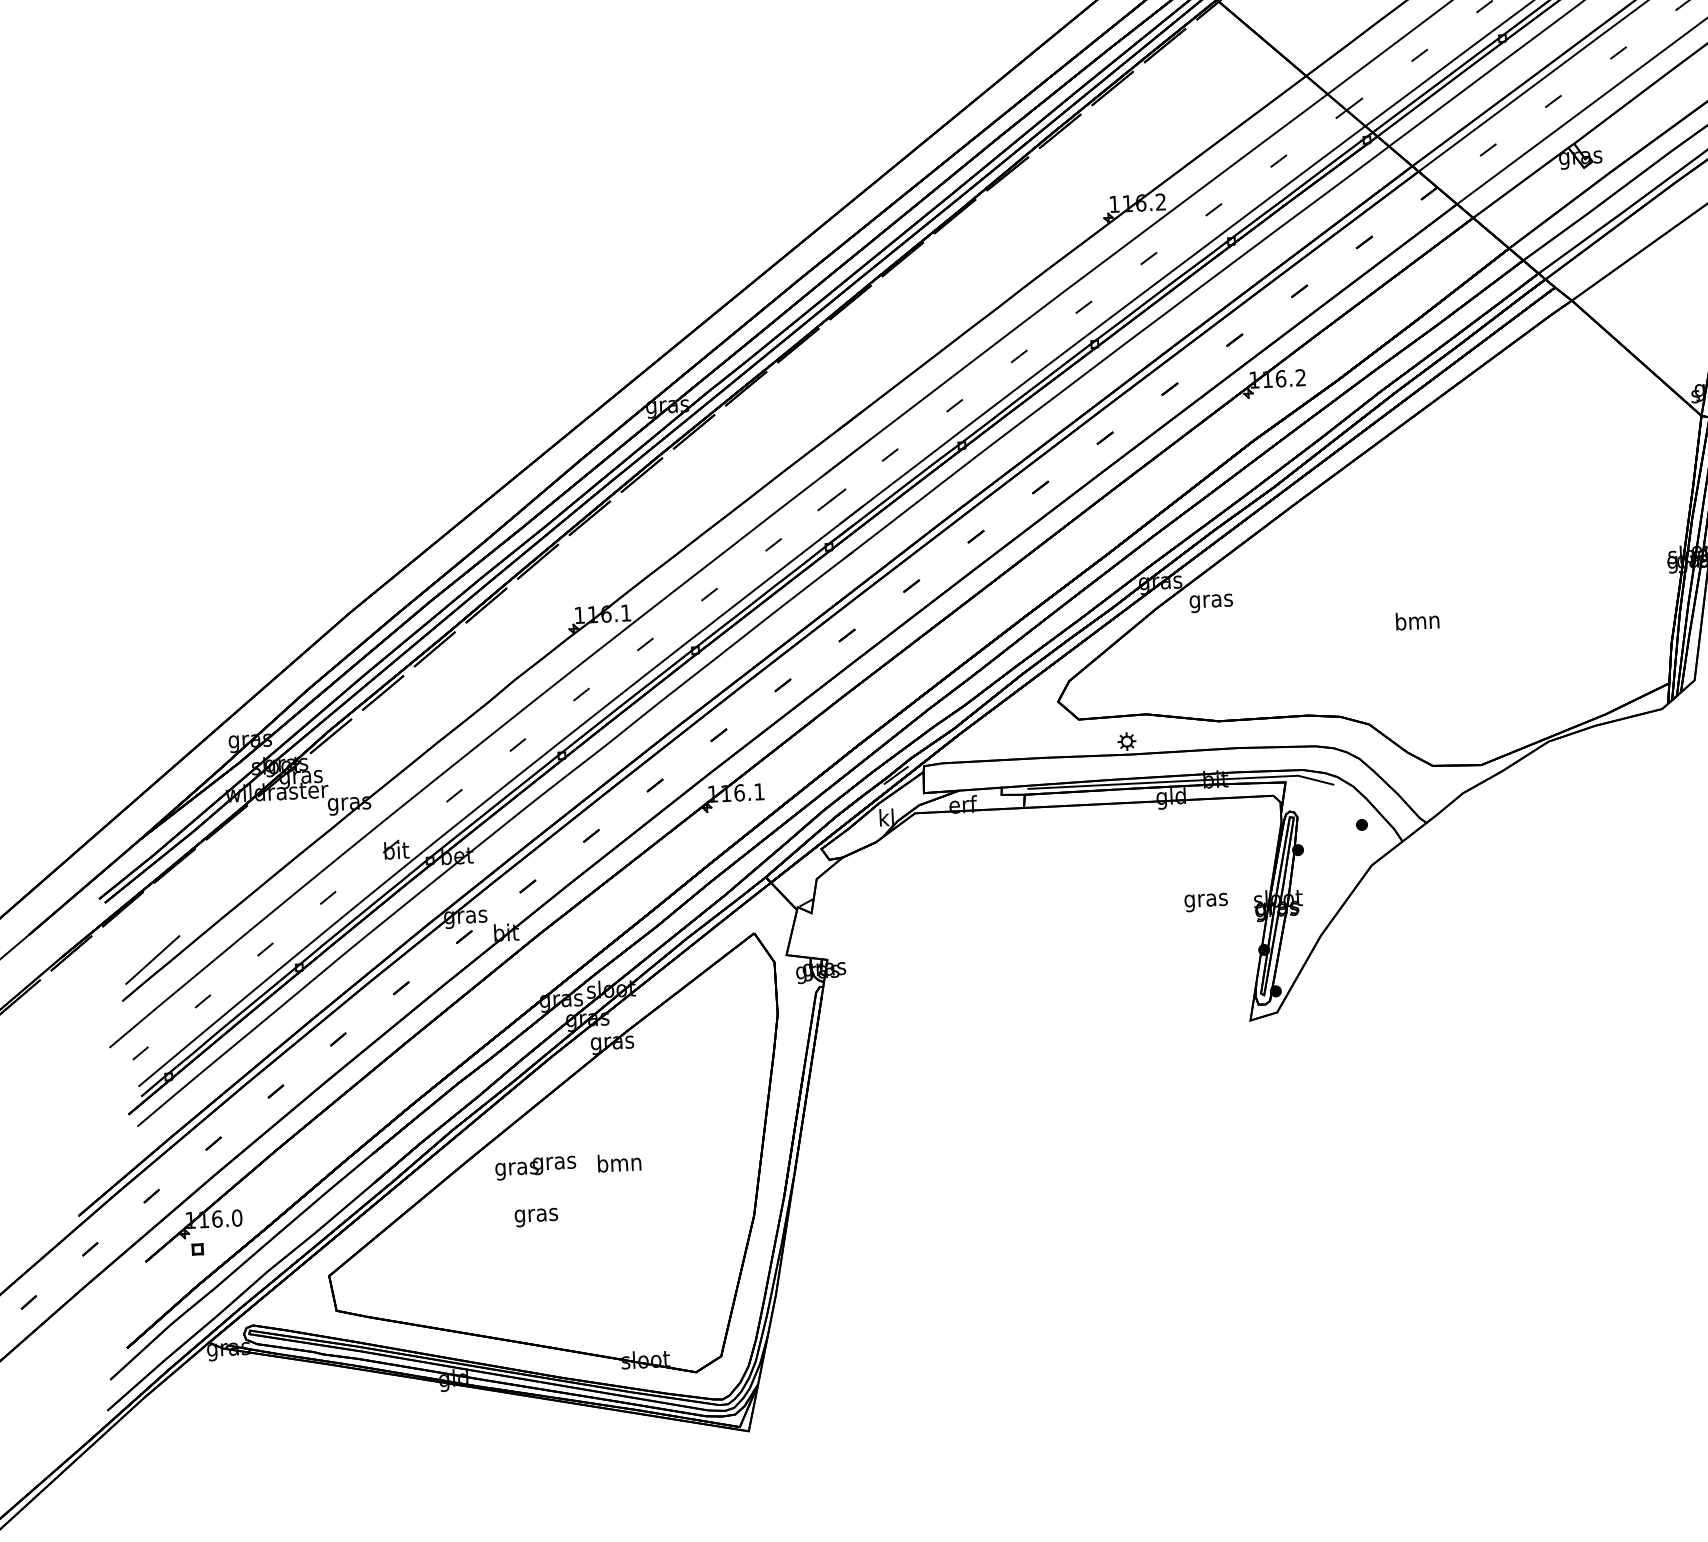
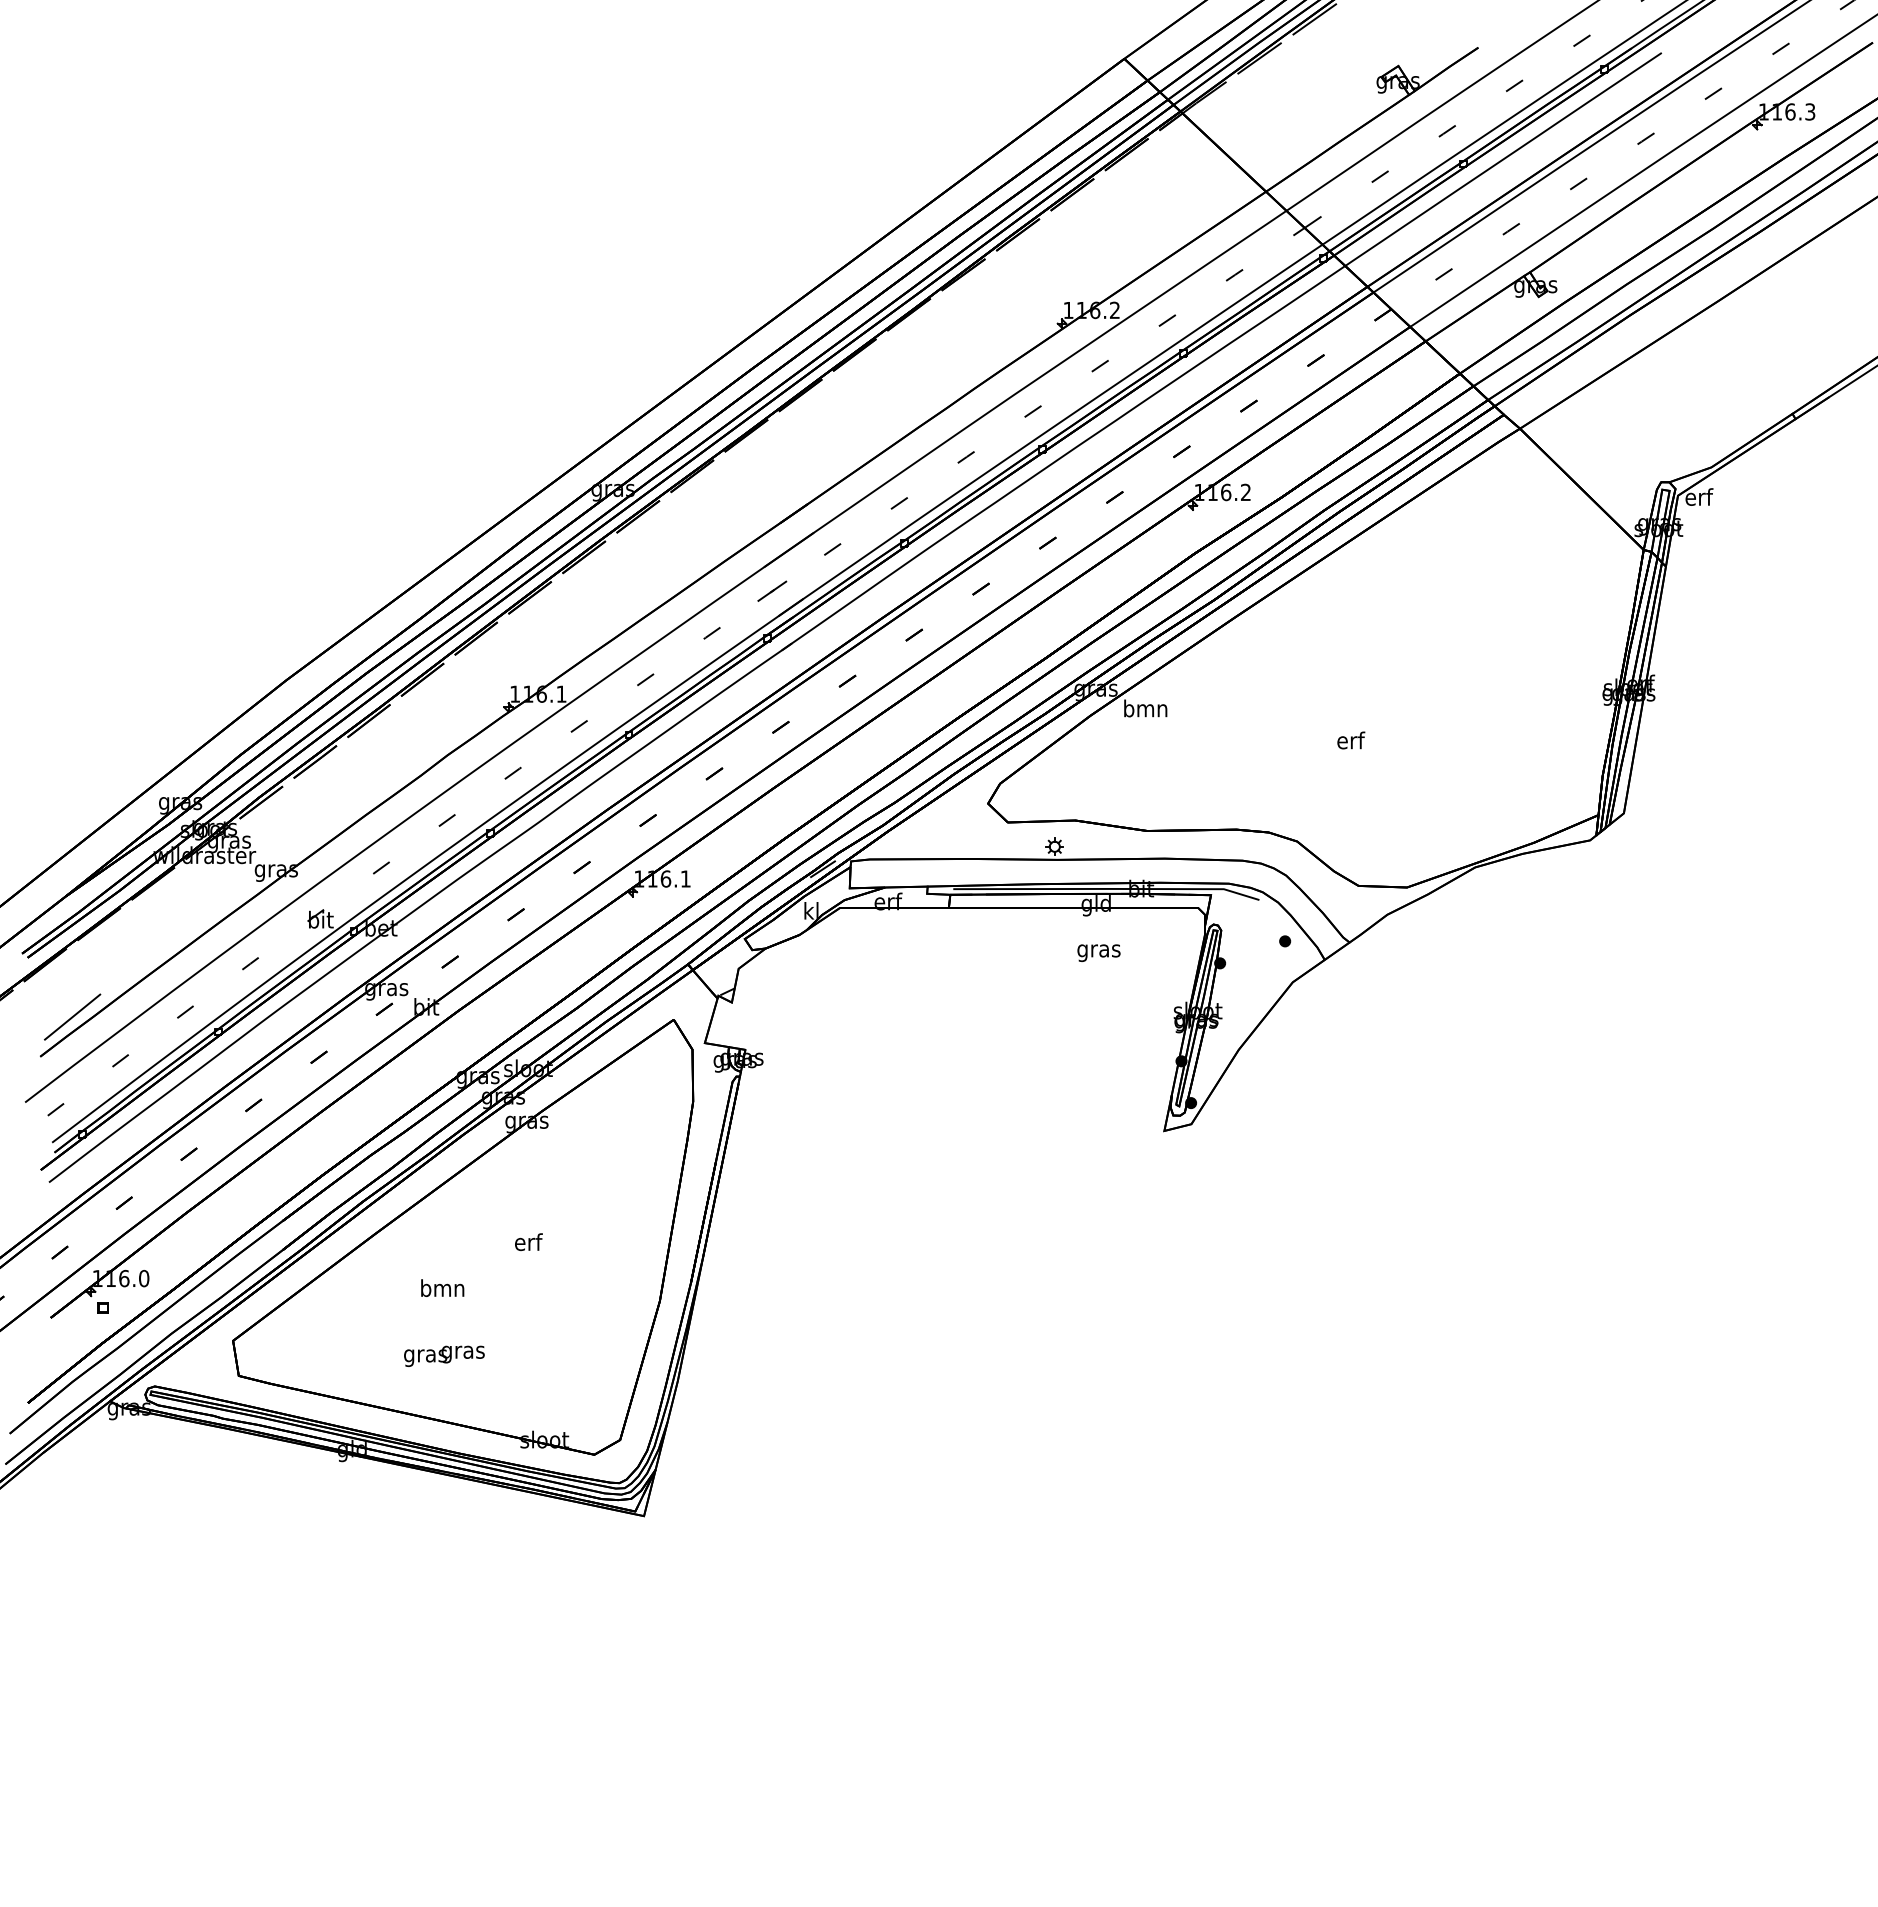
text: (1211, 600) -> (1145, 710), gras -> bmn
text: (1417, 620) -> (1350, 740), bmn -> erf
text: (1205, 901) -> (1098, 952), moved
text: (618, 1163) -> (527, 1242), bmn -> erf
text: (535, 1167) -> (444, 1355), moved
text: (536, 1215) -> (442, 1290), gras -> bmn

